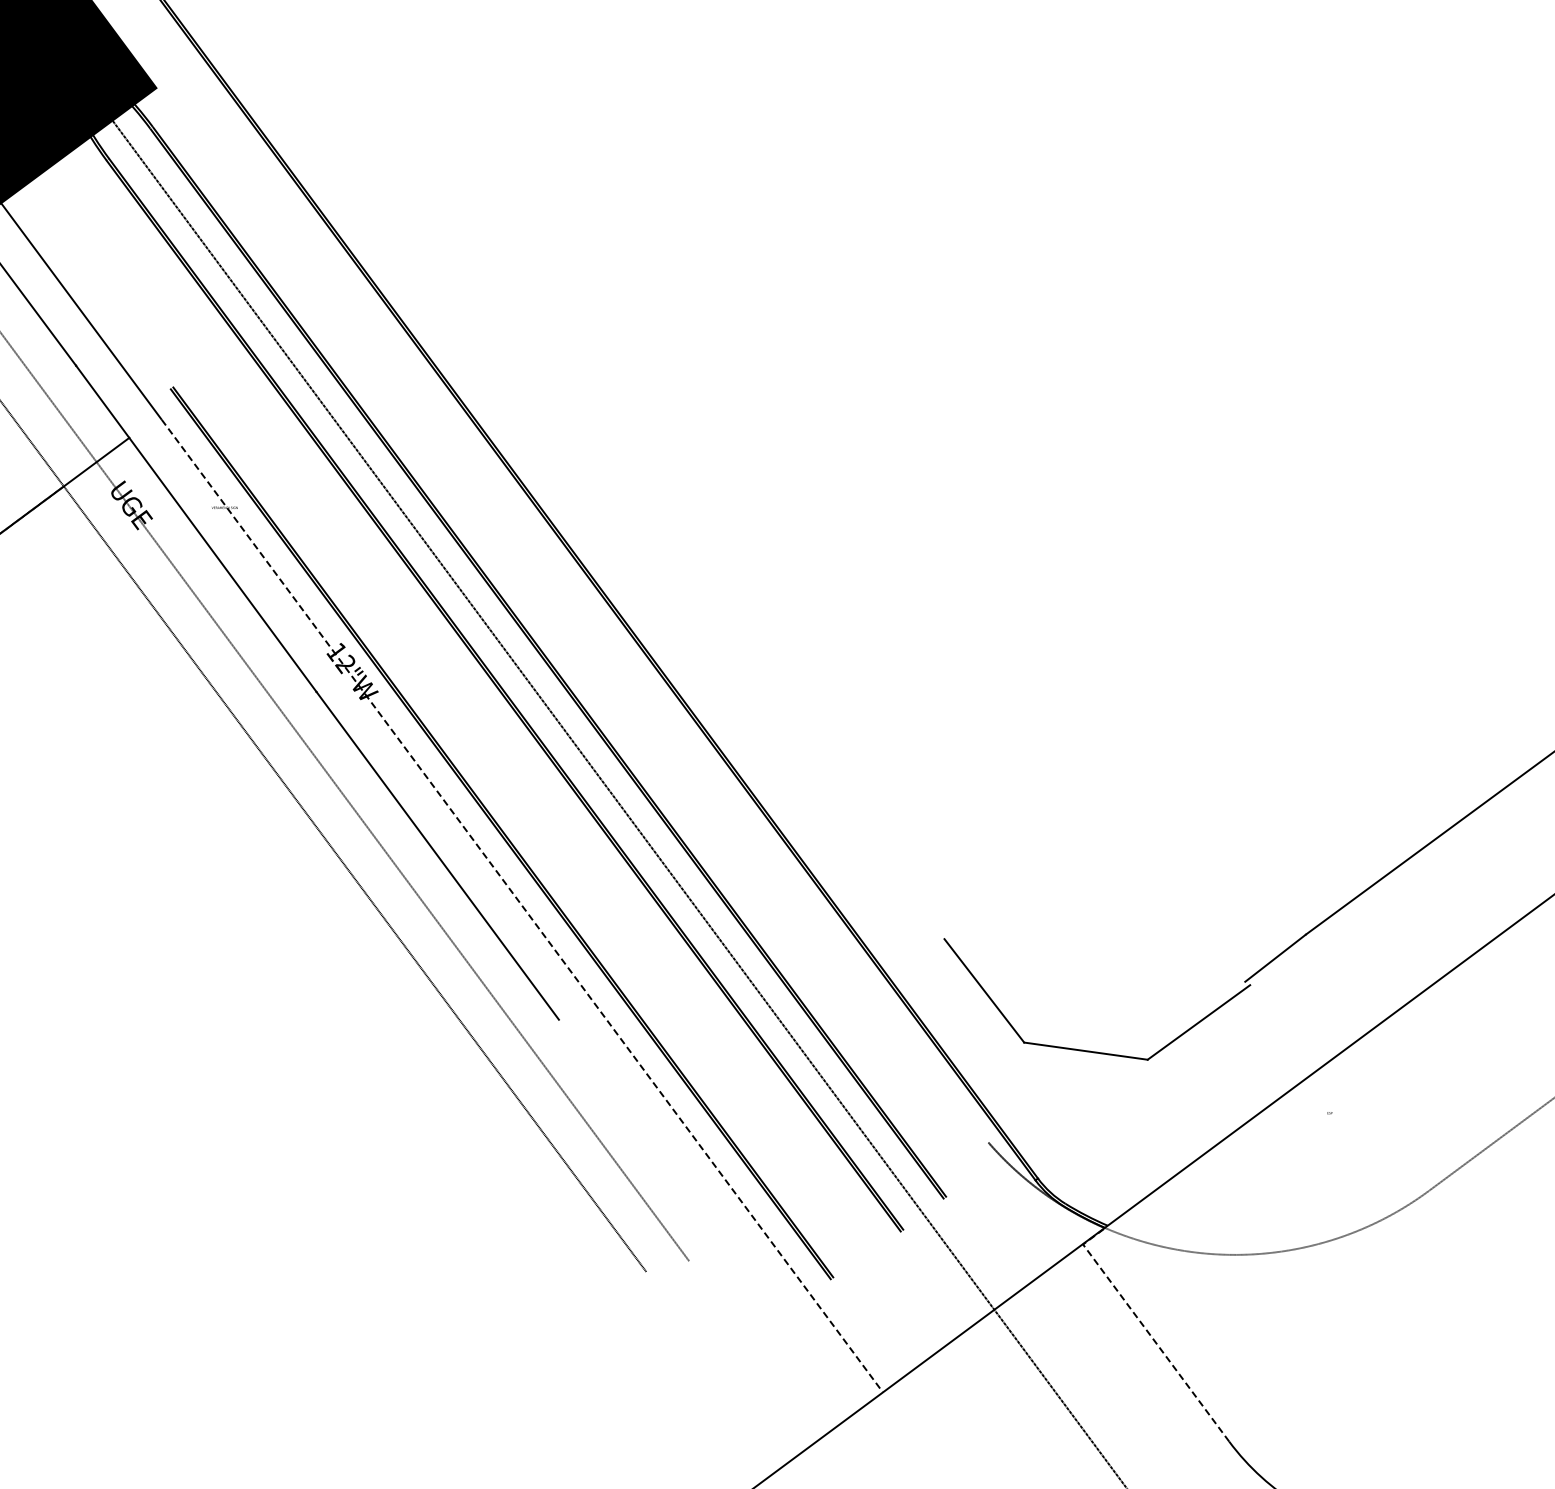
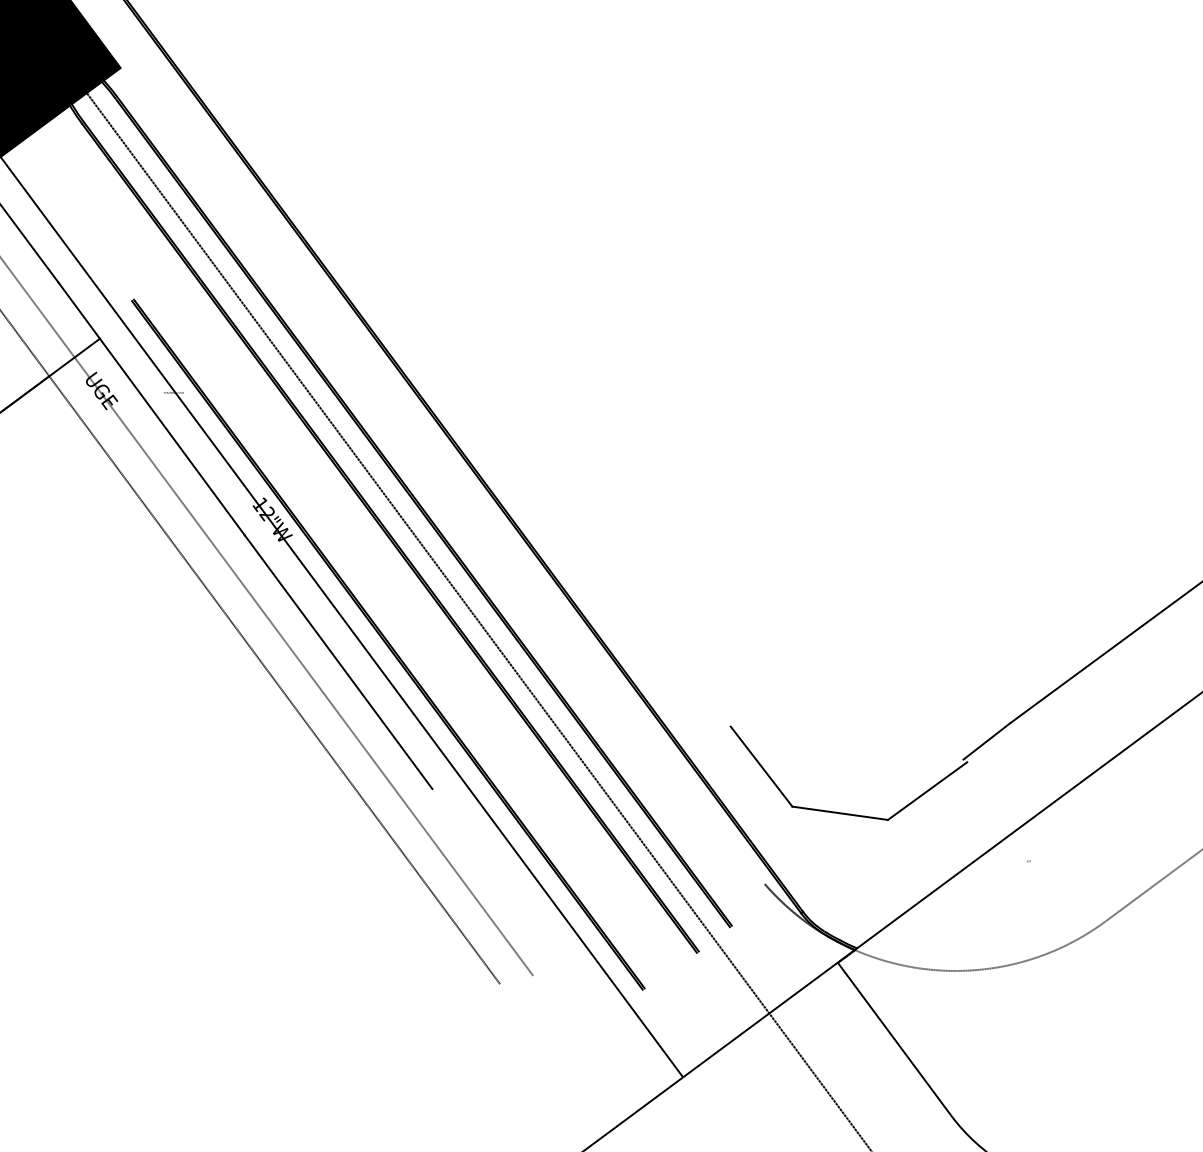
line: (522, 906) -> (404, 701), dashed -> solid
line: (1147, 1331) -> (887, 1030), dashed -> solid

